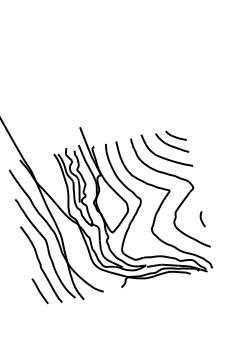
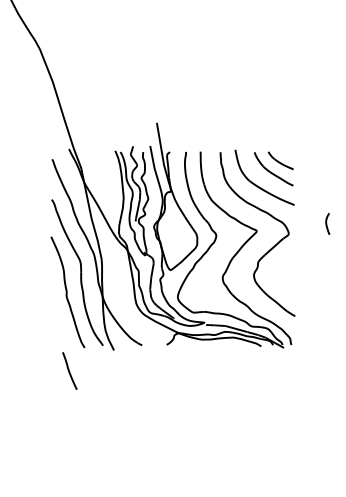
curve: (202, 219) -> (327, 223), moved
line: (39, 290) -> (69, 370), moved

